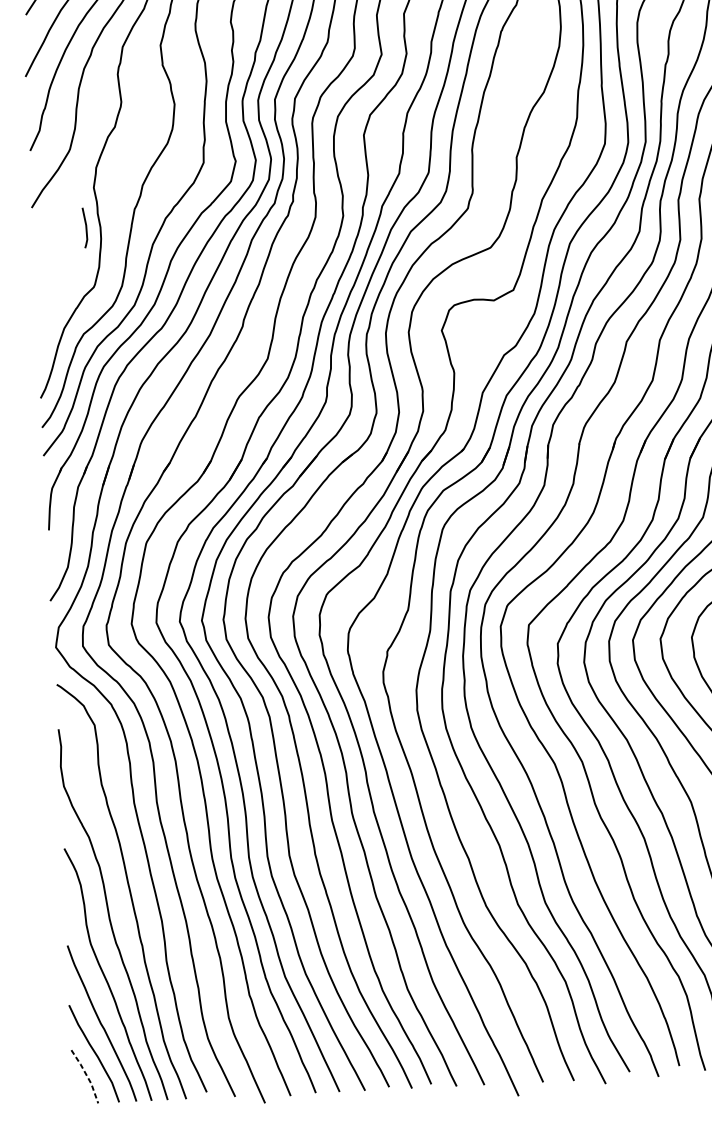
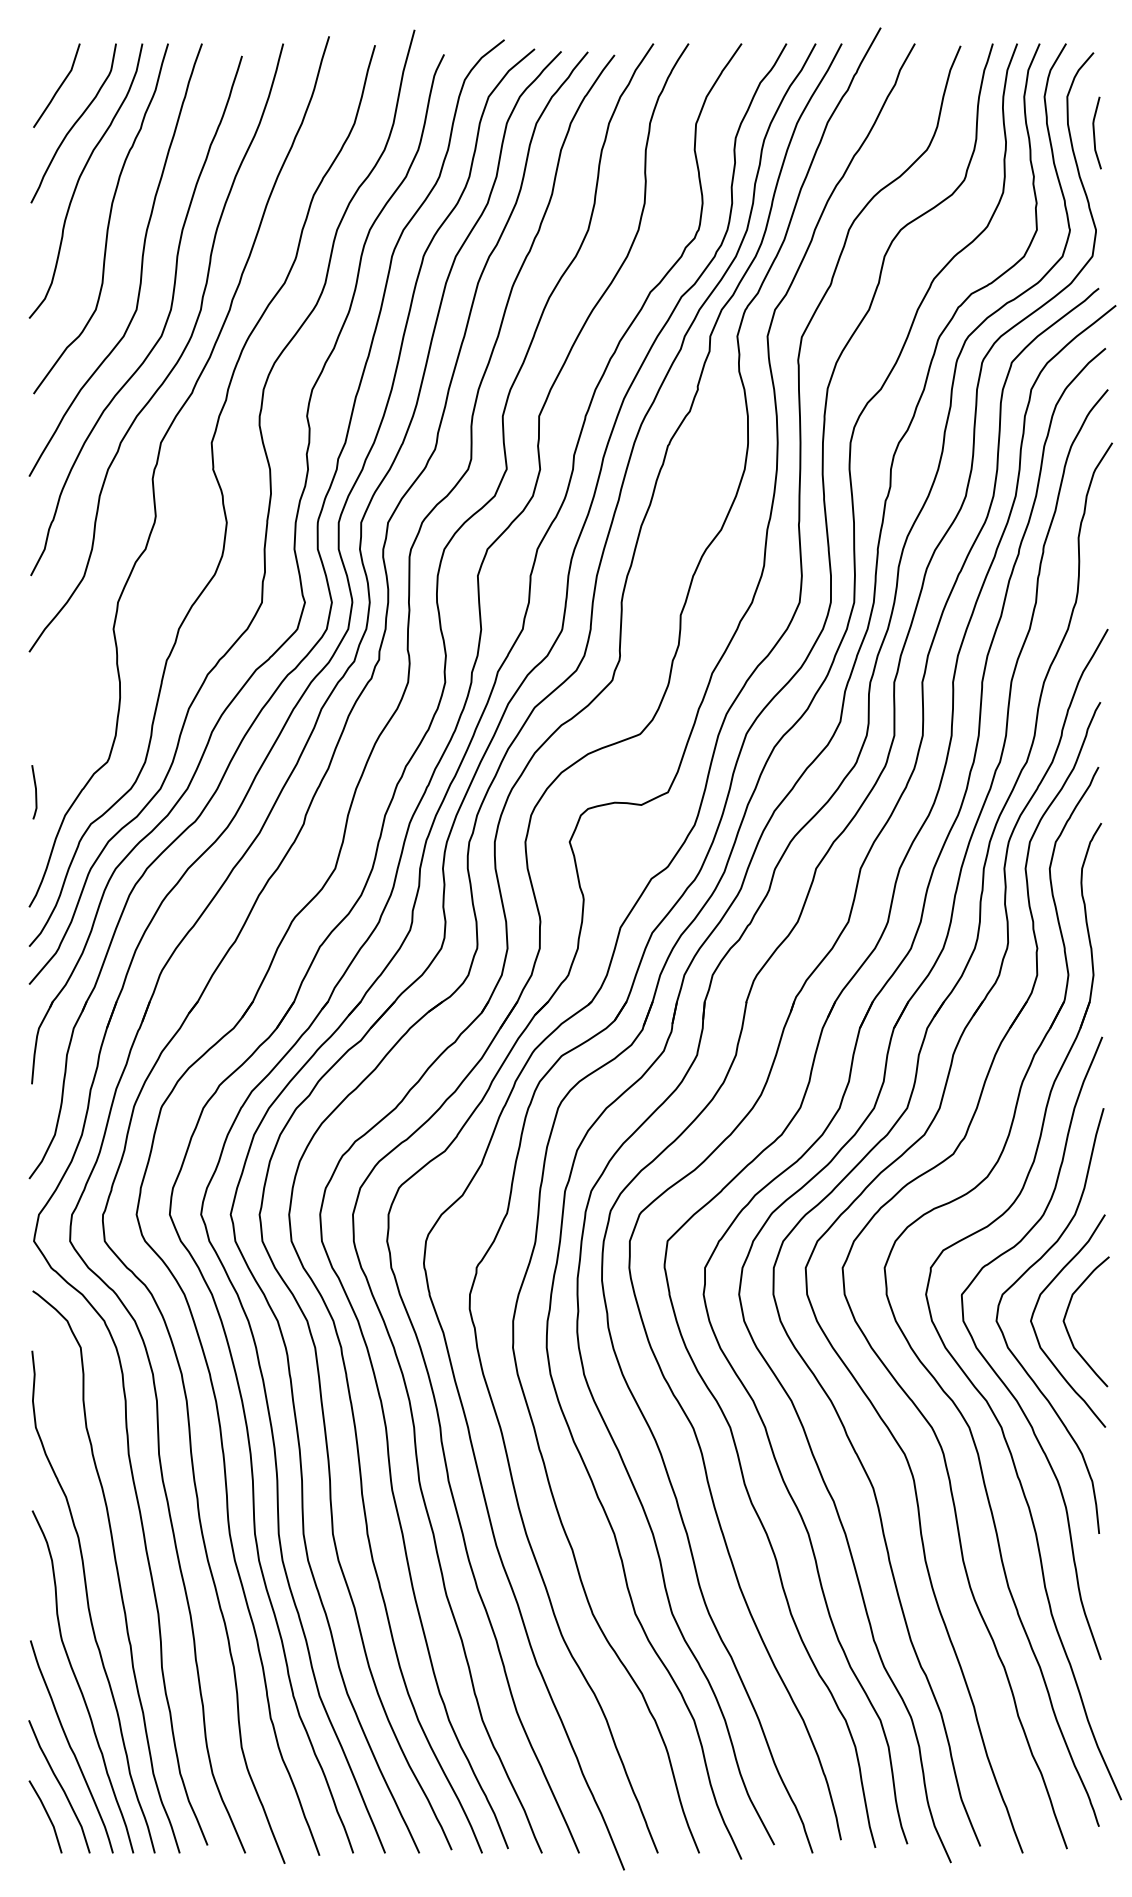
line: (85, 228) -> (35, 792), moved
line: (87, 1076) -> (48, 1816), dashed -> solid

